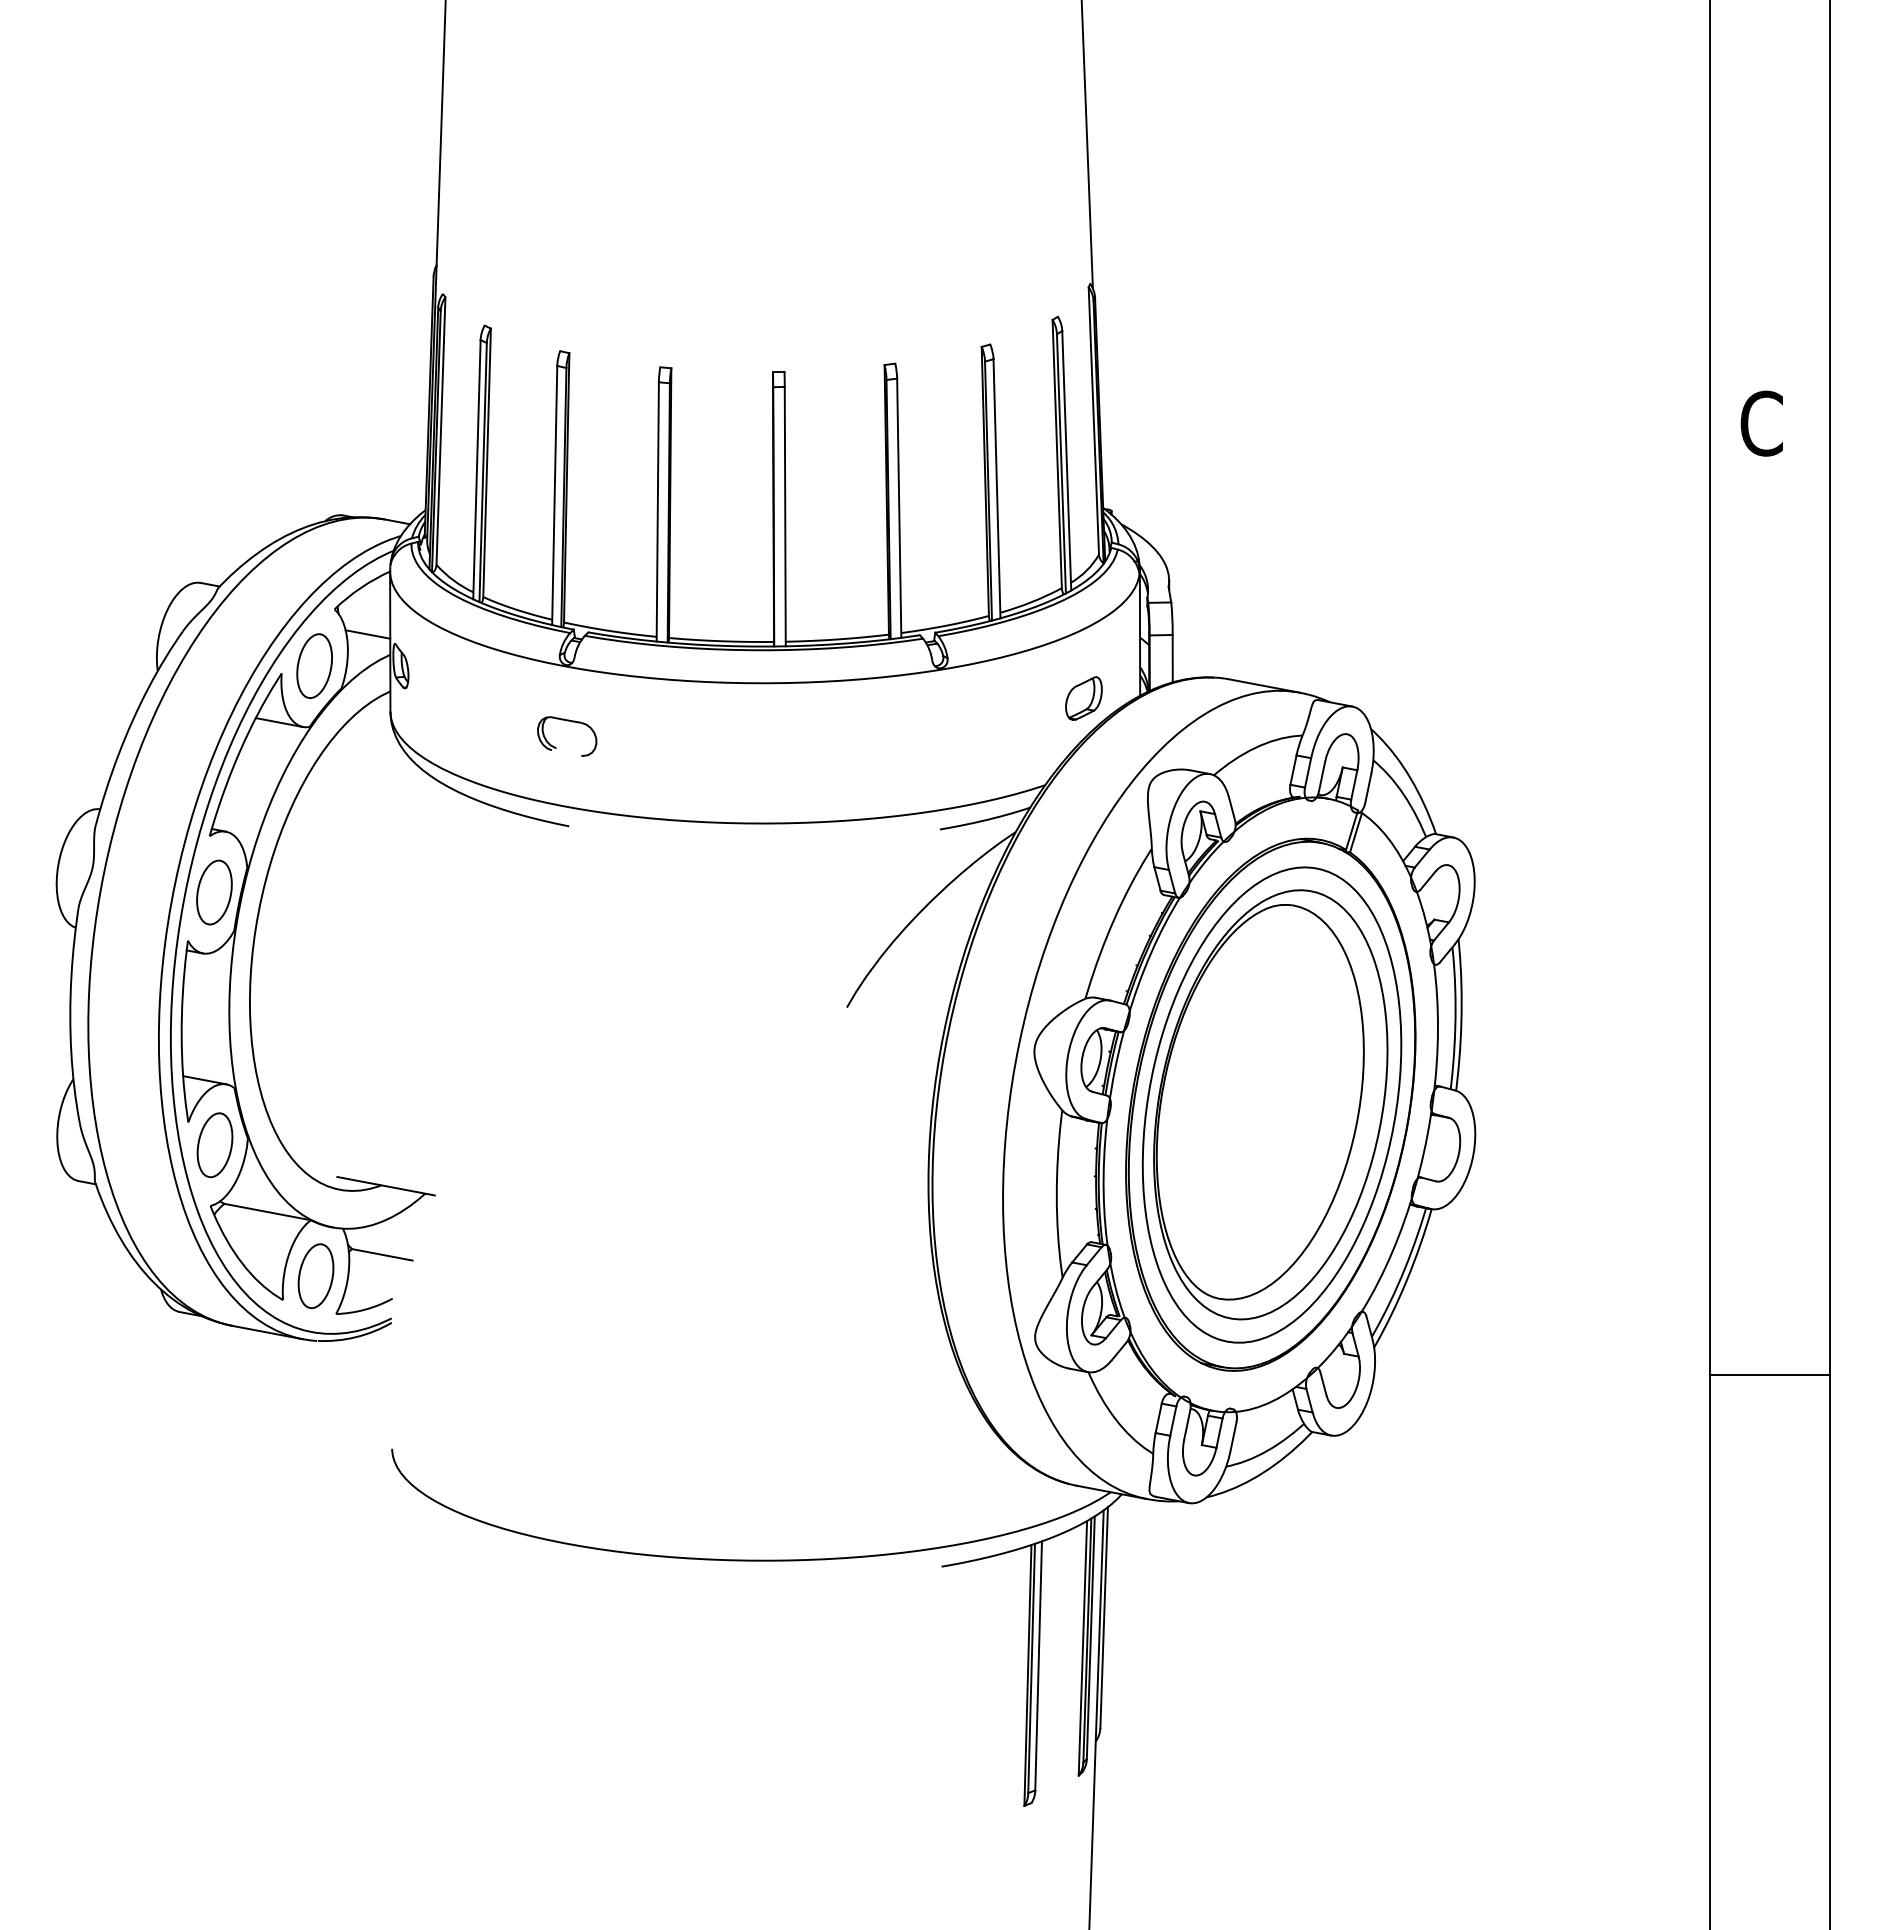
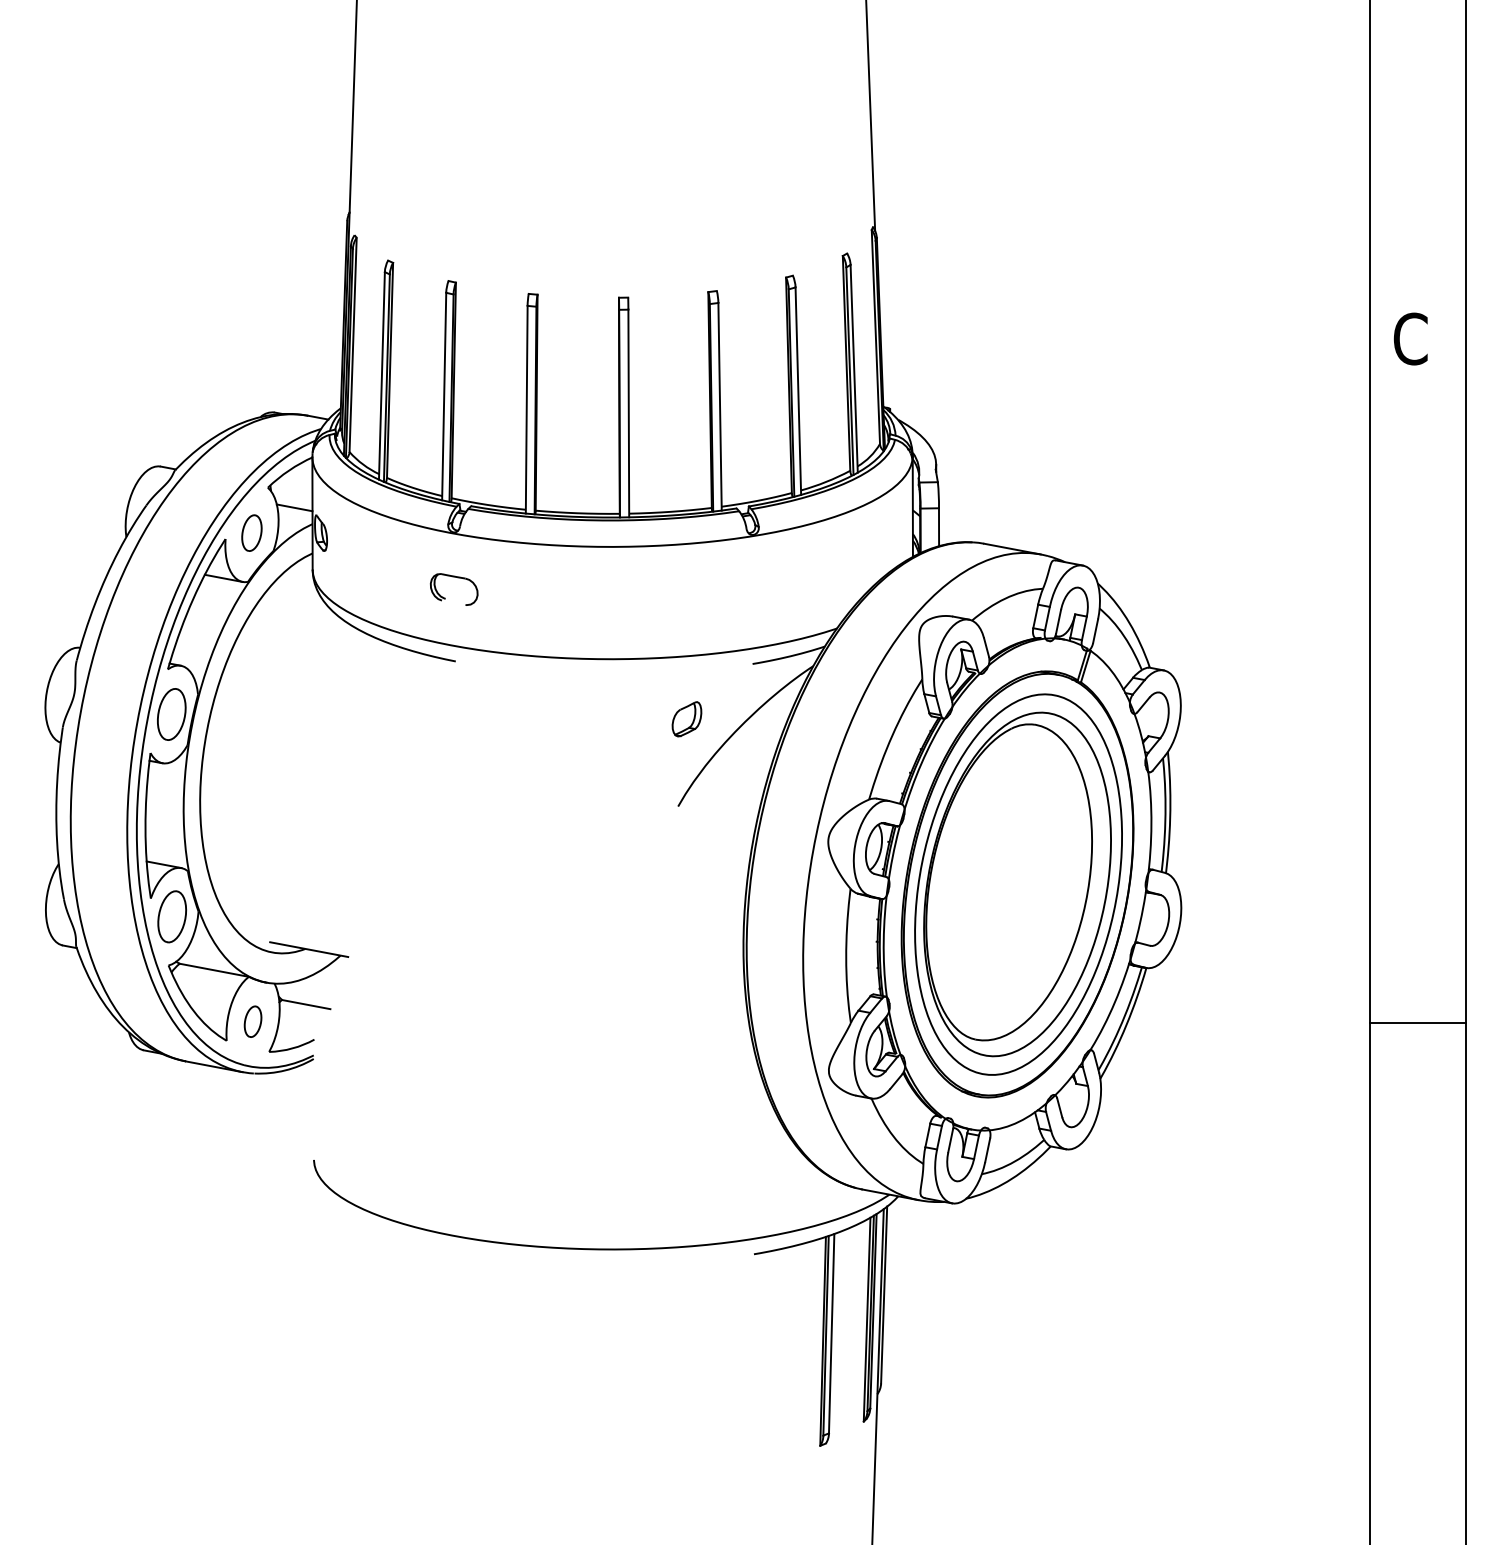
part: (314, 665) -> (251, 532), size x0.7
part: (1083, 698) -> (686, 719), moved
part: (315, 1276) -> (252, 1021), size x0.6
line: (1770, 1375) -> (1417, 1022), moved

